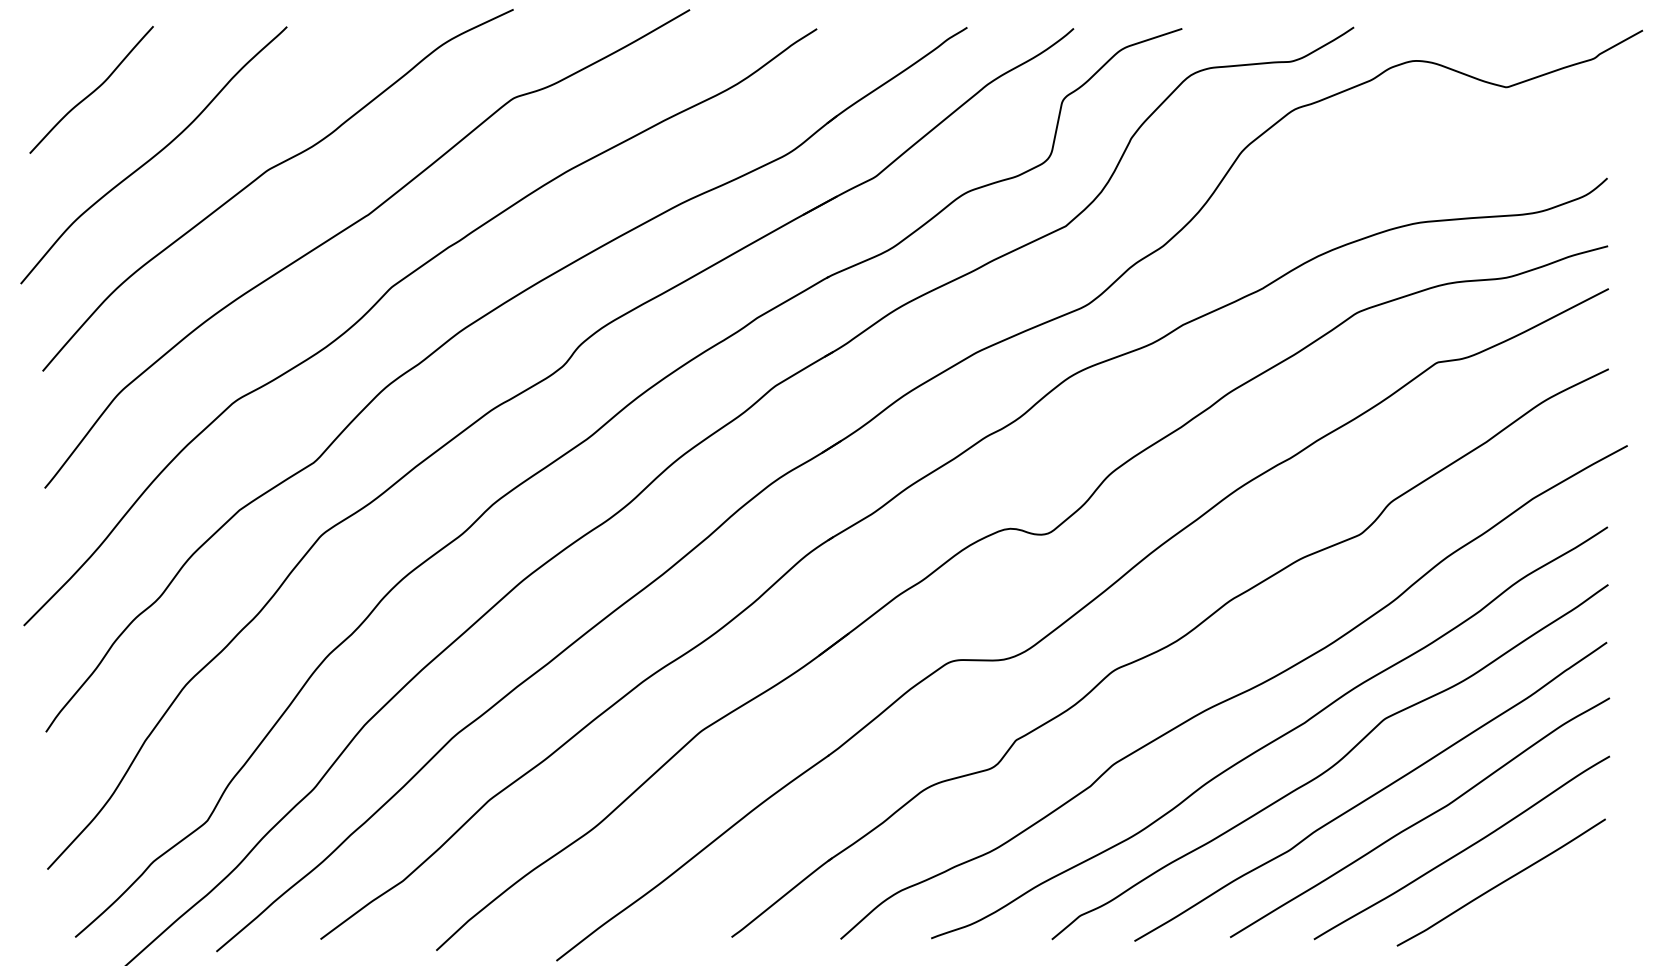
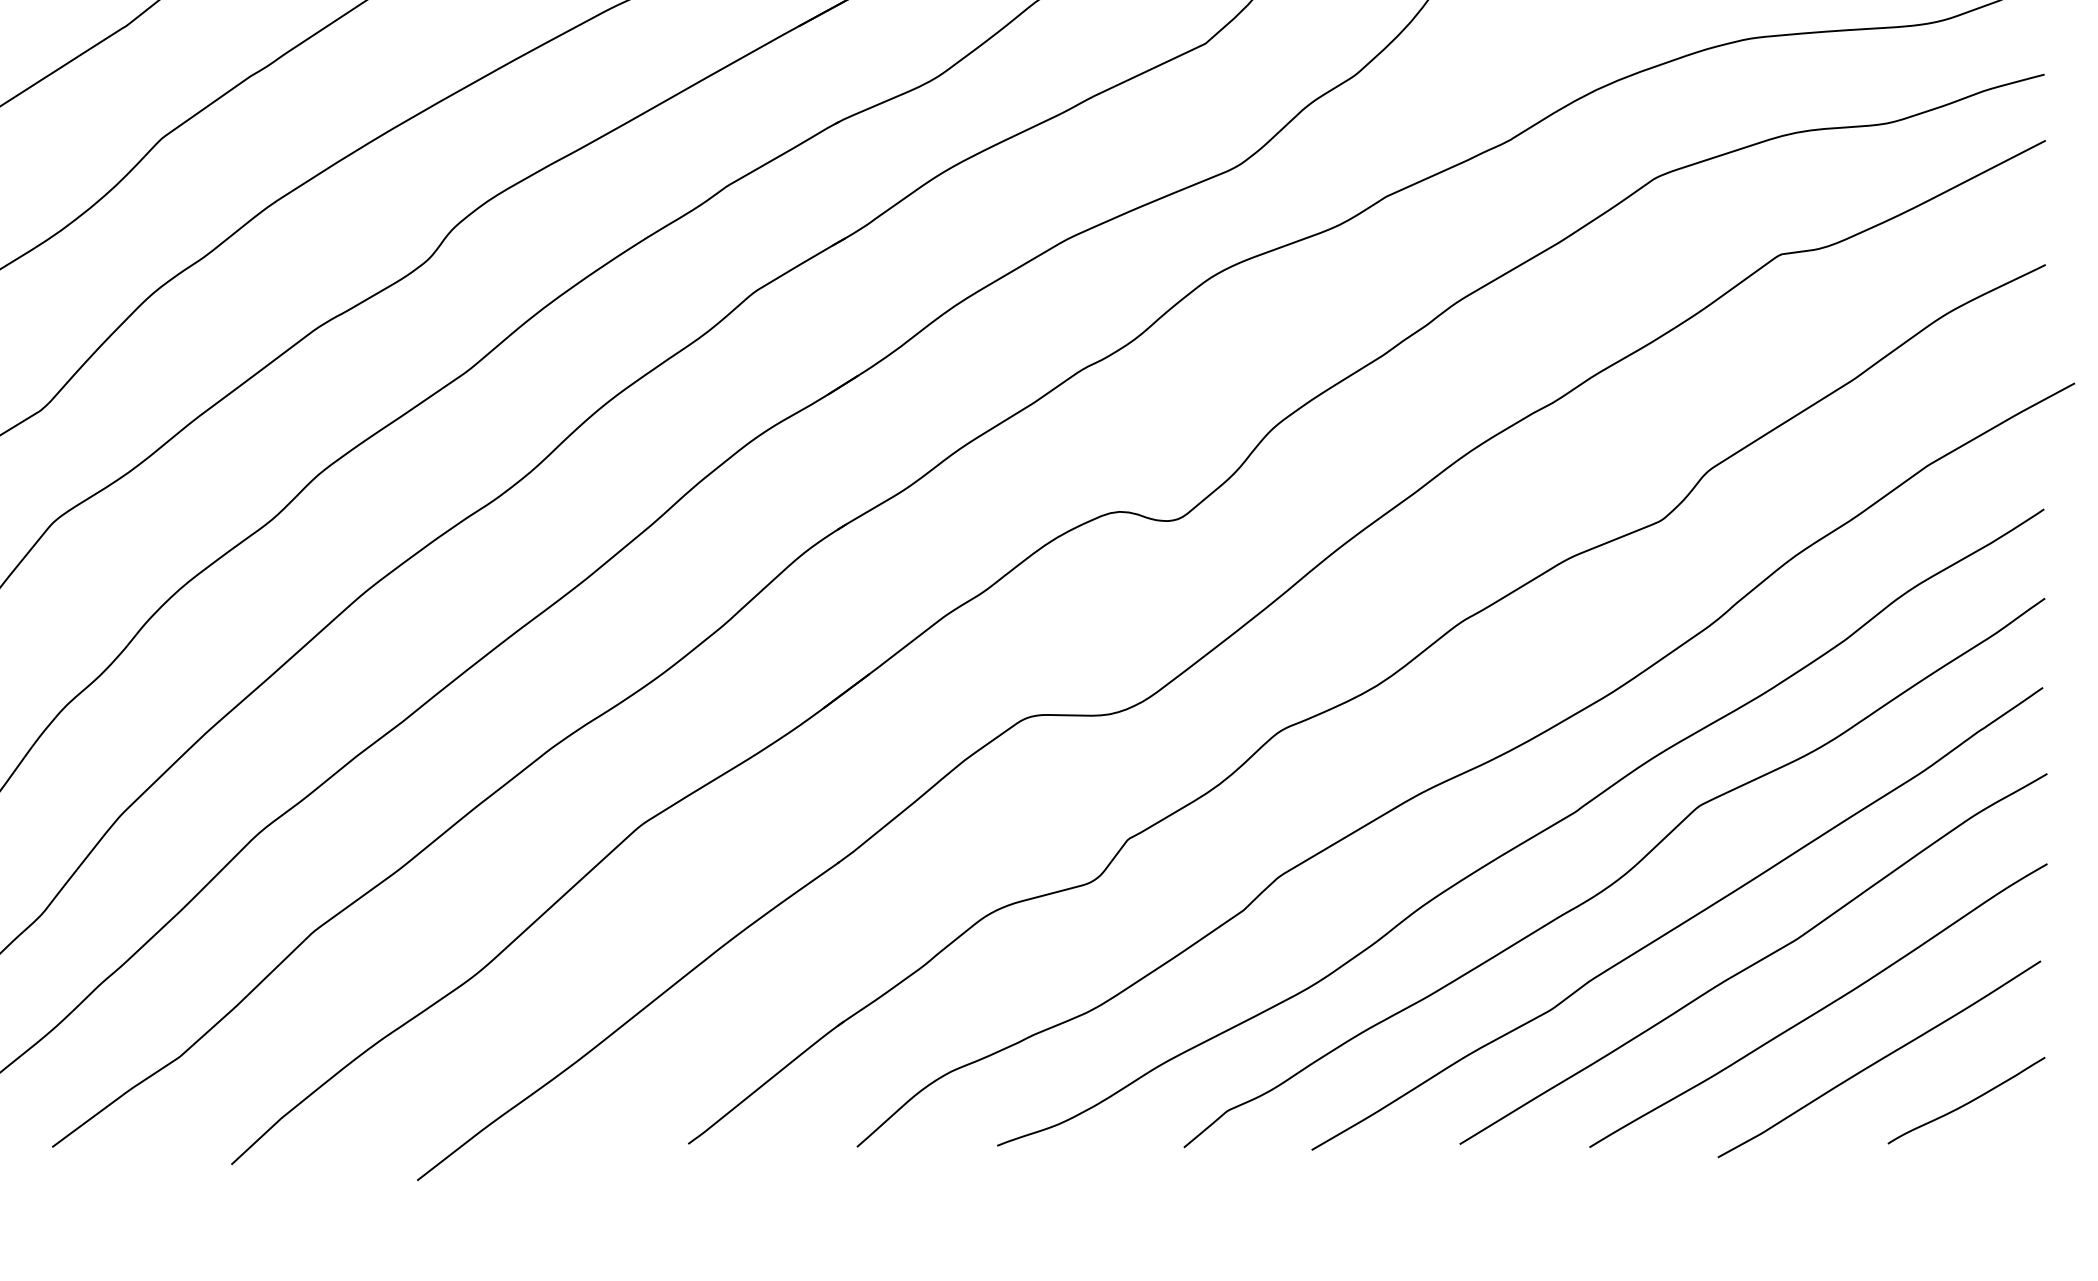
curve: (1557, 910) -> (1966, 1102), added

